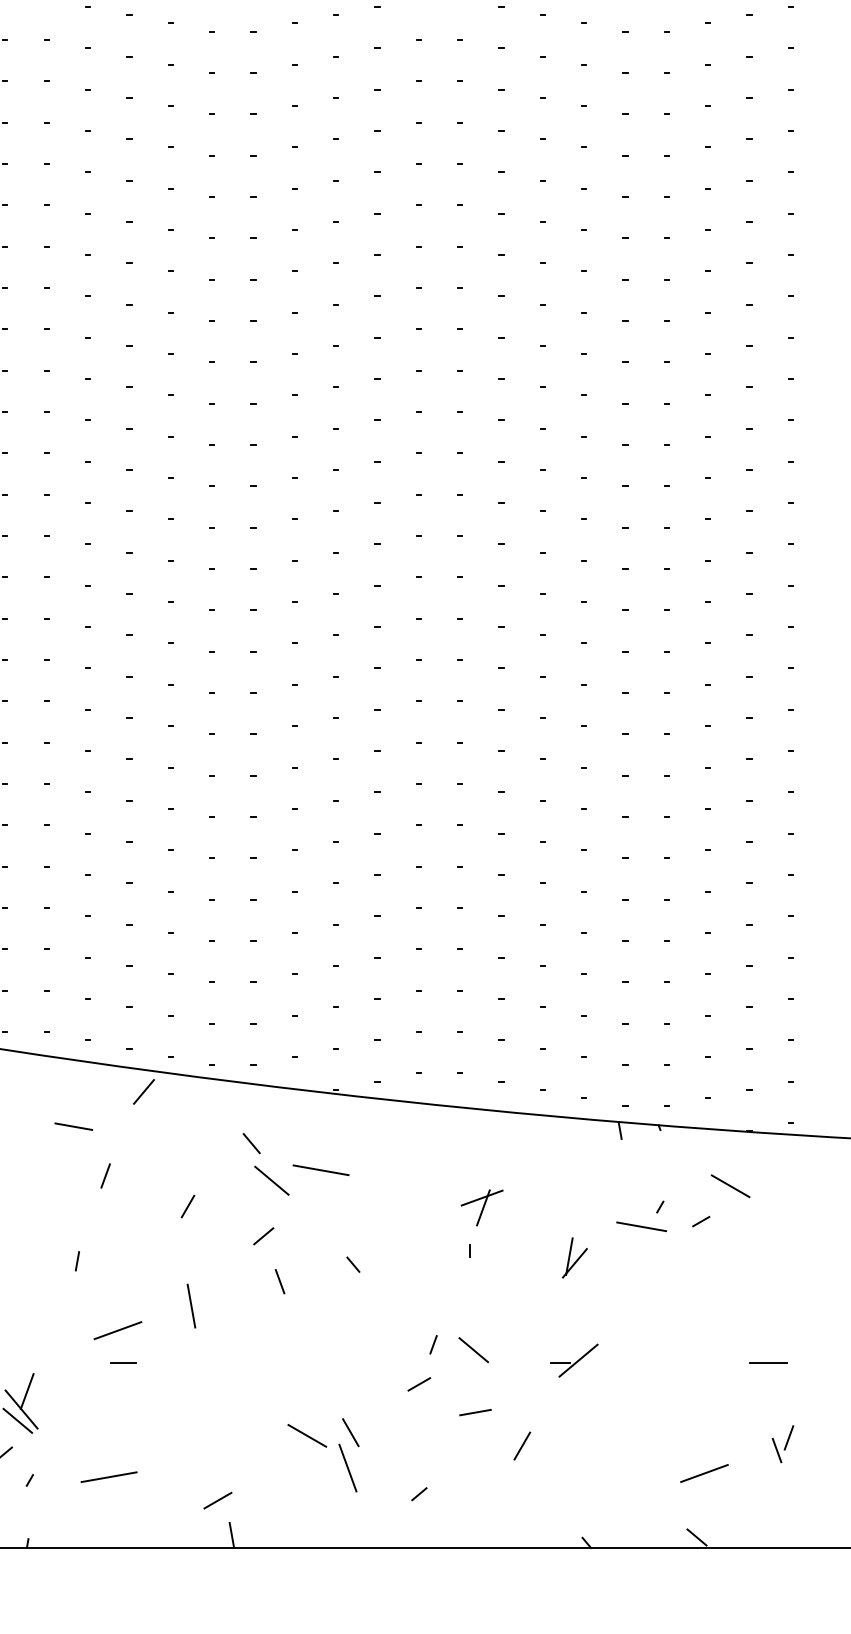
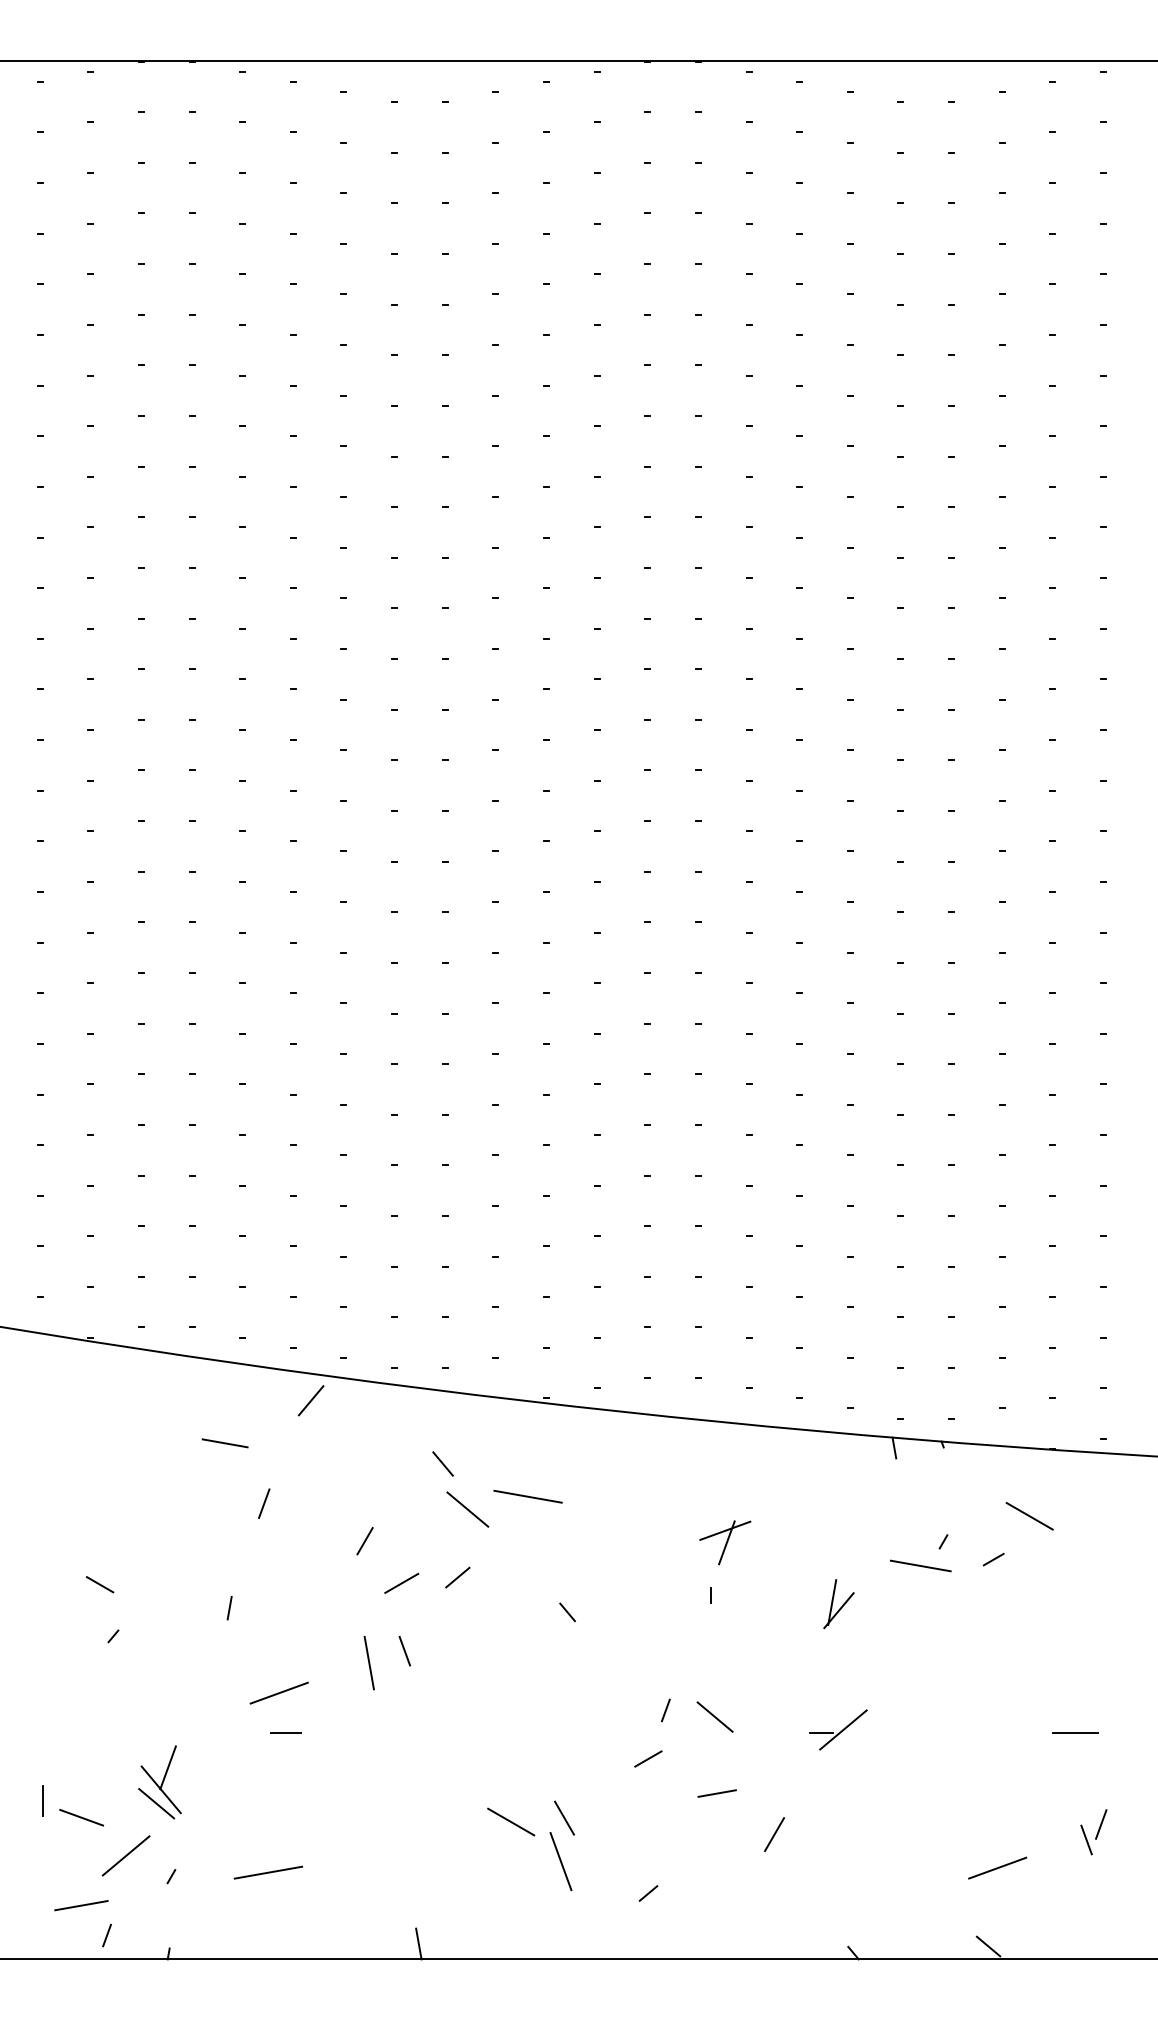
line: (279, 1281) -> (404, 1651), moved
line: (217, 1499) -> (401, 1582), moved

